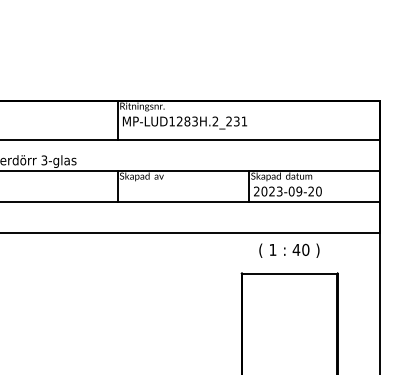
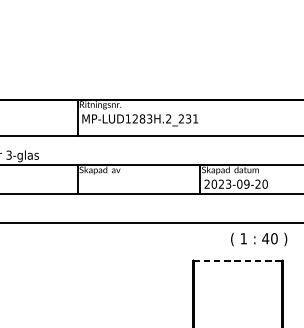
text: (289, 250) -> (259, 239), moved
line: (289, 273) -> (237, 260), solid -> dashed

